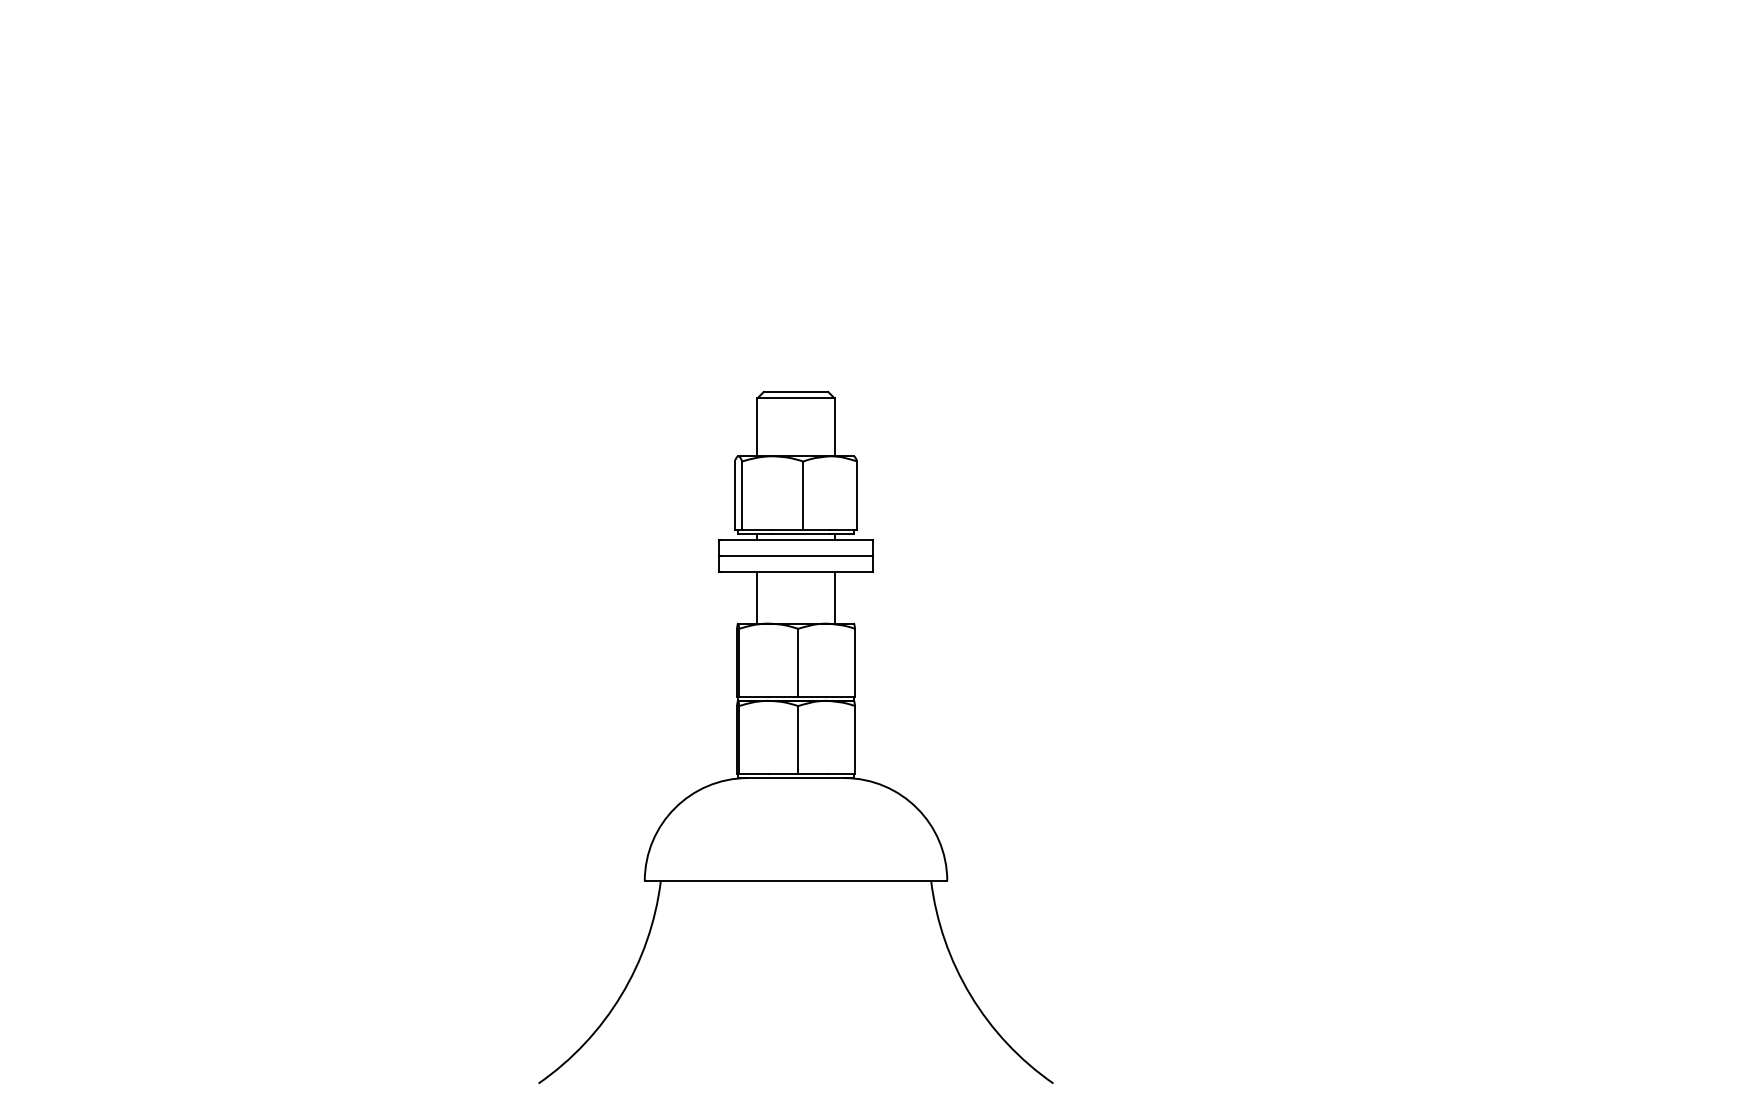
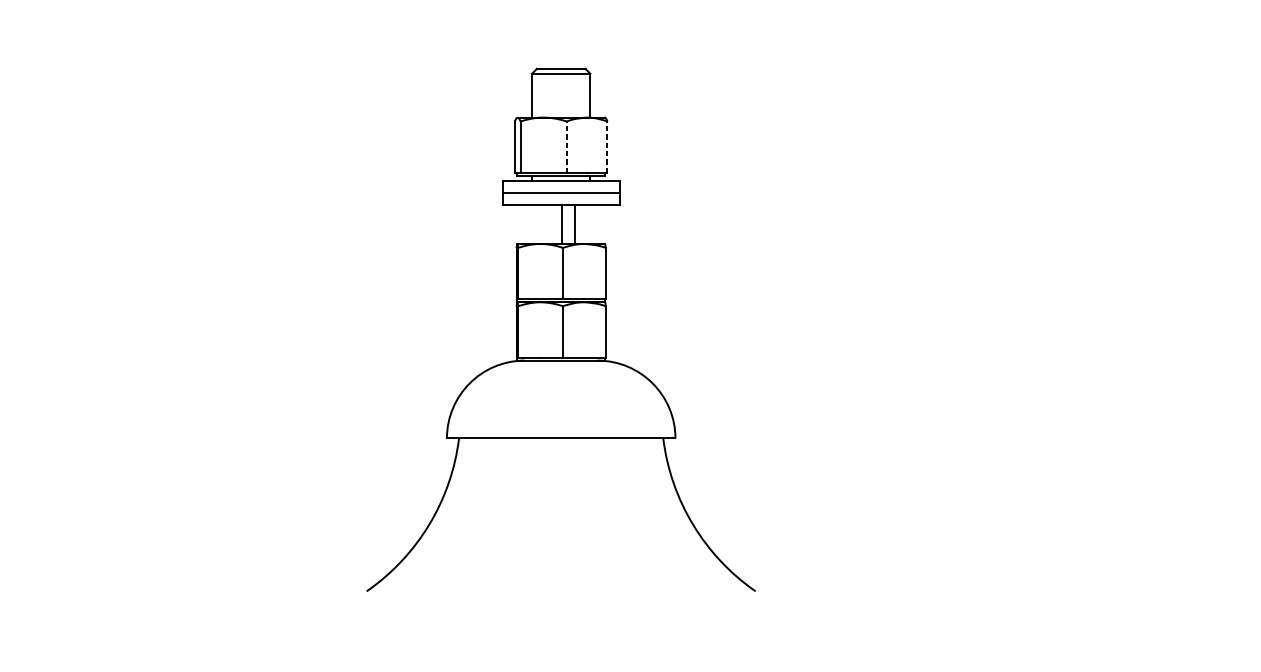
line: (803, 495) -> (566, 147), solid -> dashed
line: (857, 495) -> (607, 147), solid -> dashed
line: (757, 597) -> (575, 224), moved
line: (834, 597) -> (561, 224), moved

